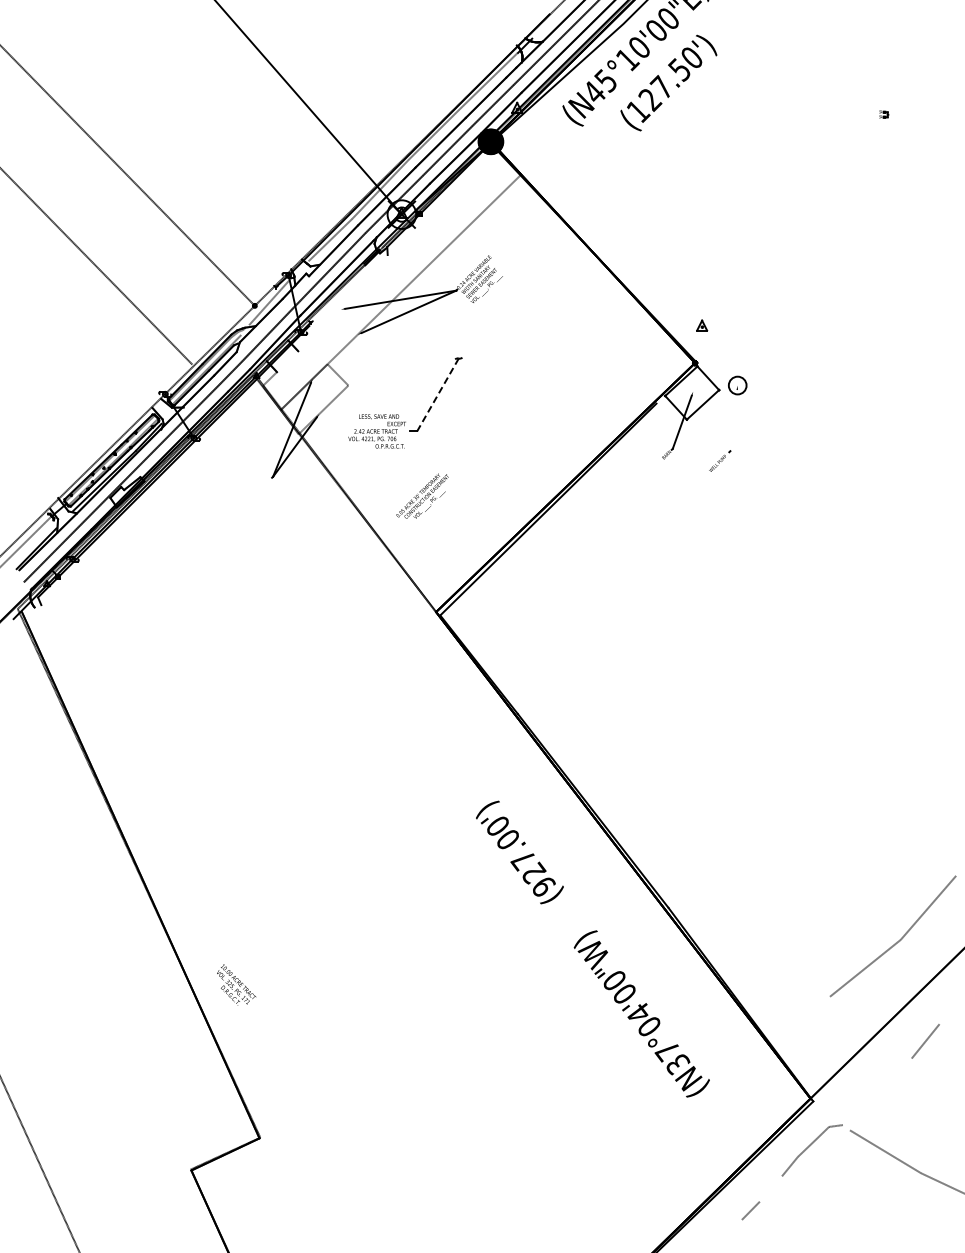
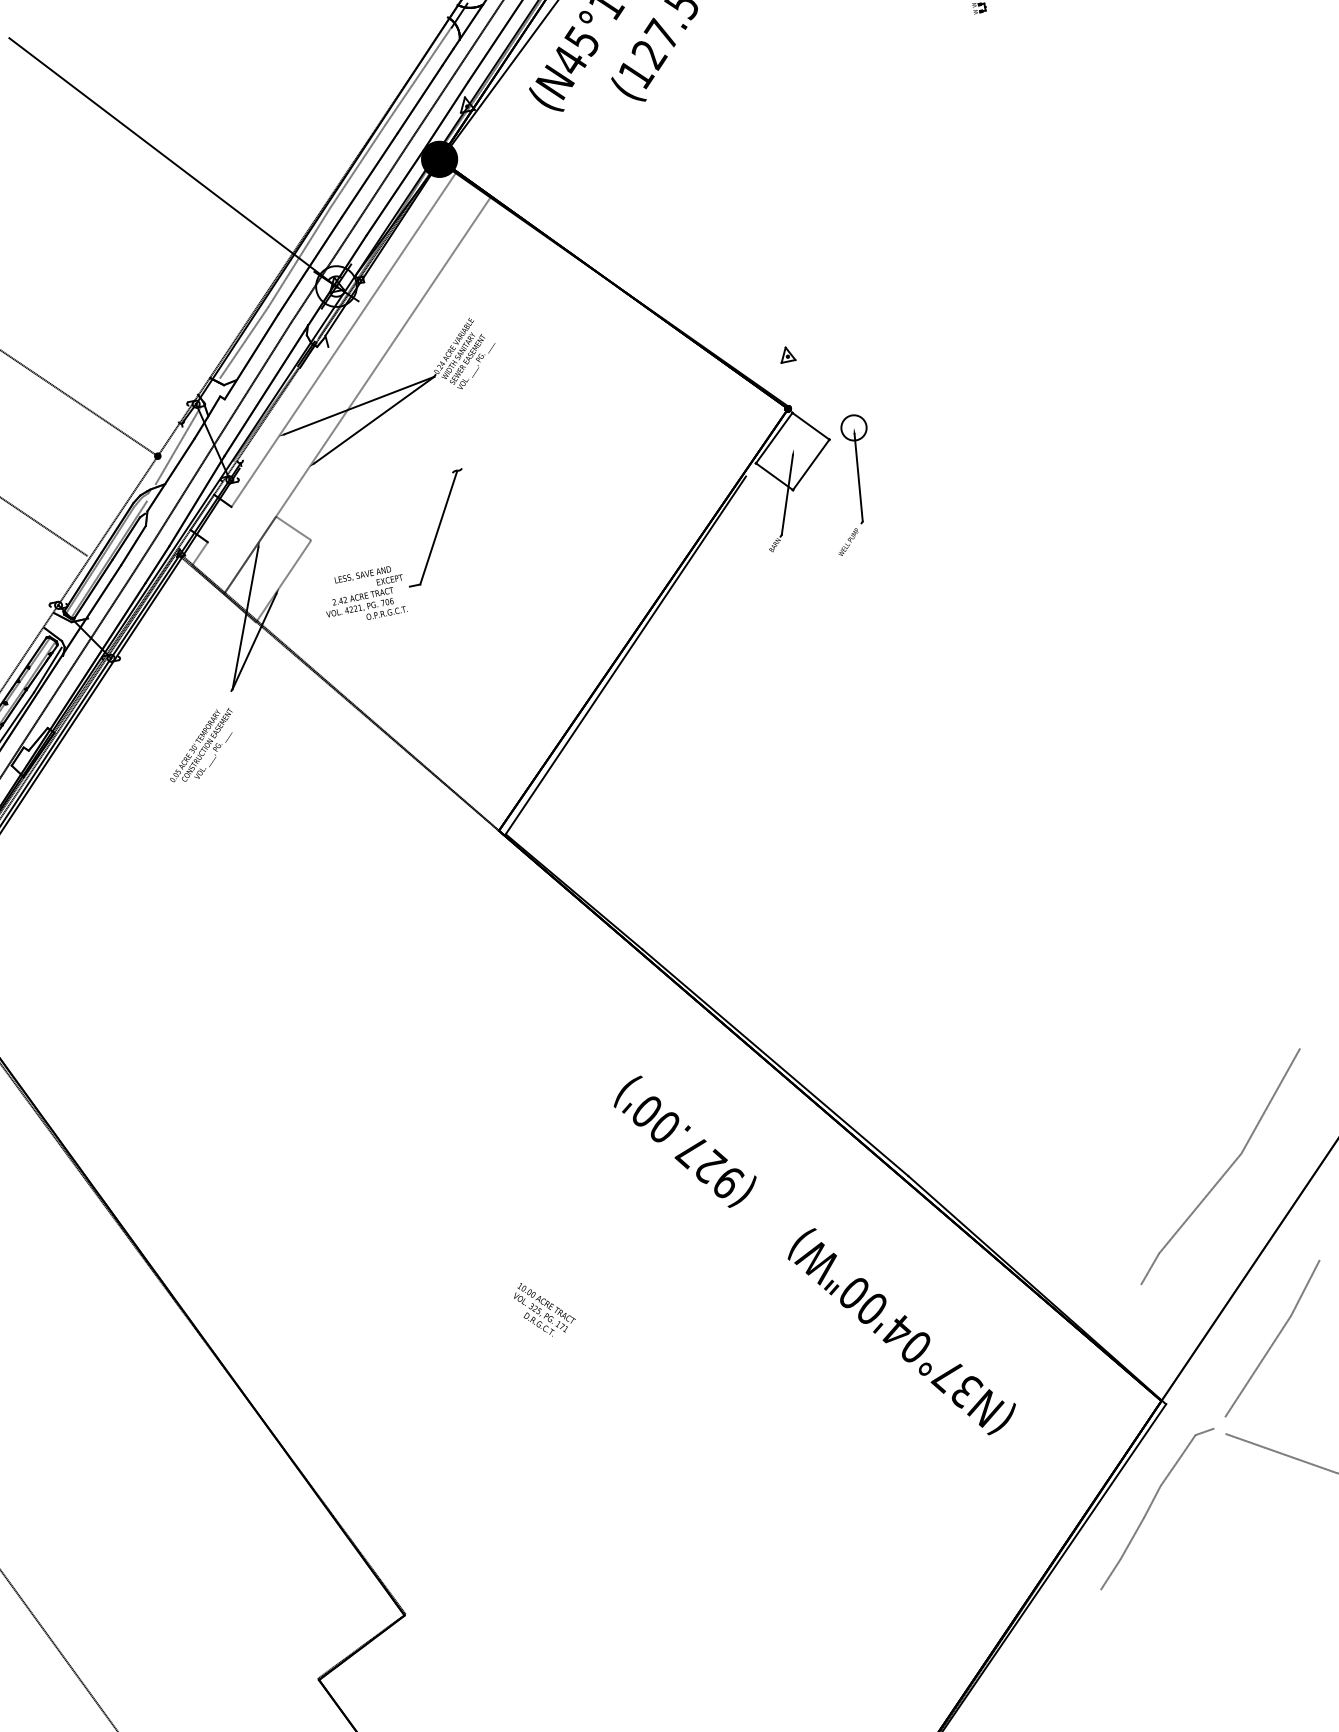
line: (399, 251) -> (343, 338), added
line: (437, 395) -> (438, 528), dashed -> solid
line: (733, 420) -> (858, 477), added
text: (422, 495) -> (201, 744), moved
text: (236, 984) -> (544, 1307), moved
line: (821, 1005) -> (1149, 1268), added
line: (881, 1088) -> (1257, 1366), added
line: (770, 1188) -> (1131, 1537), added

